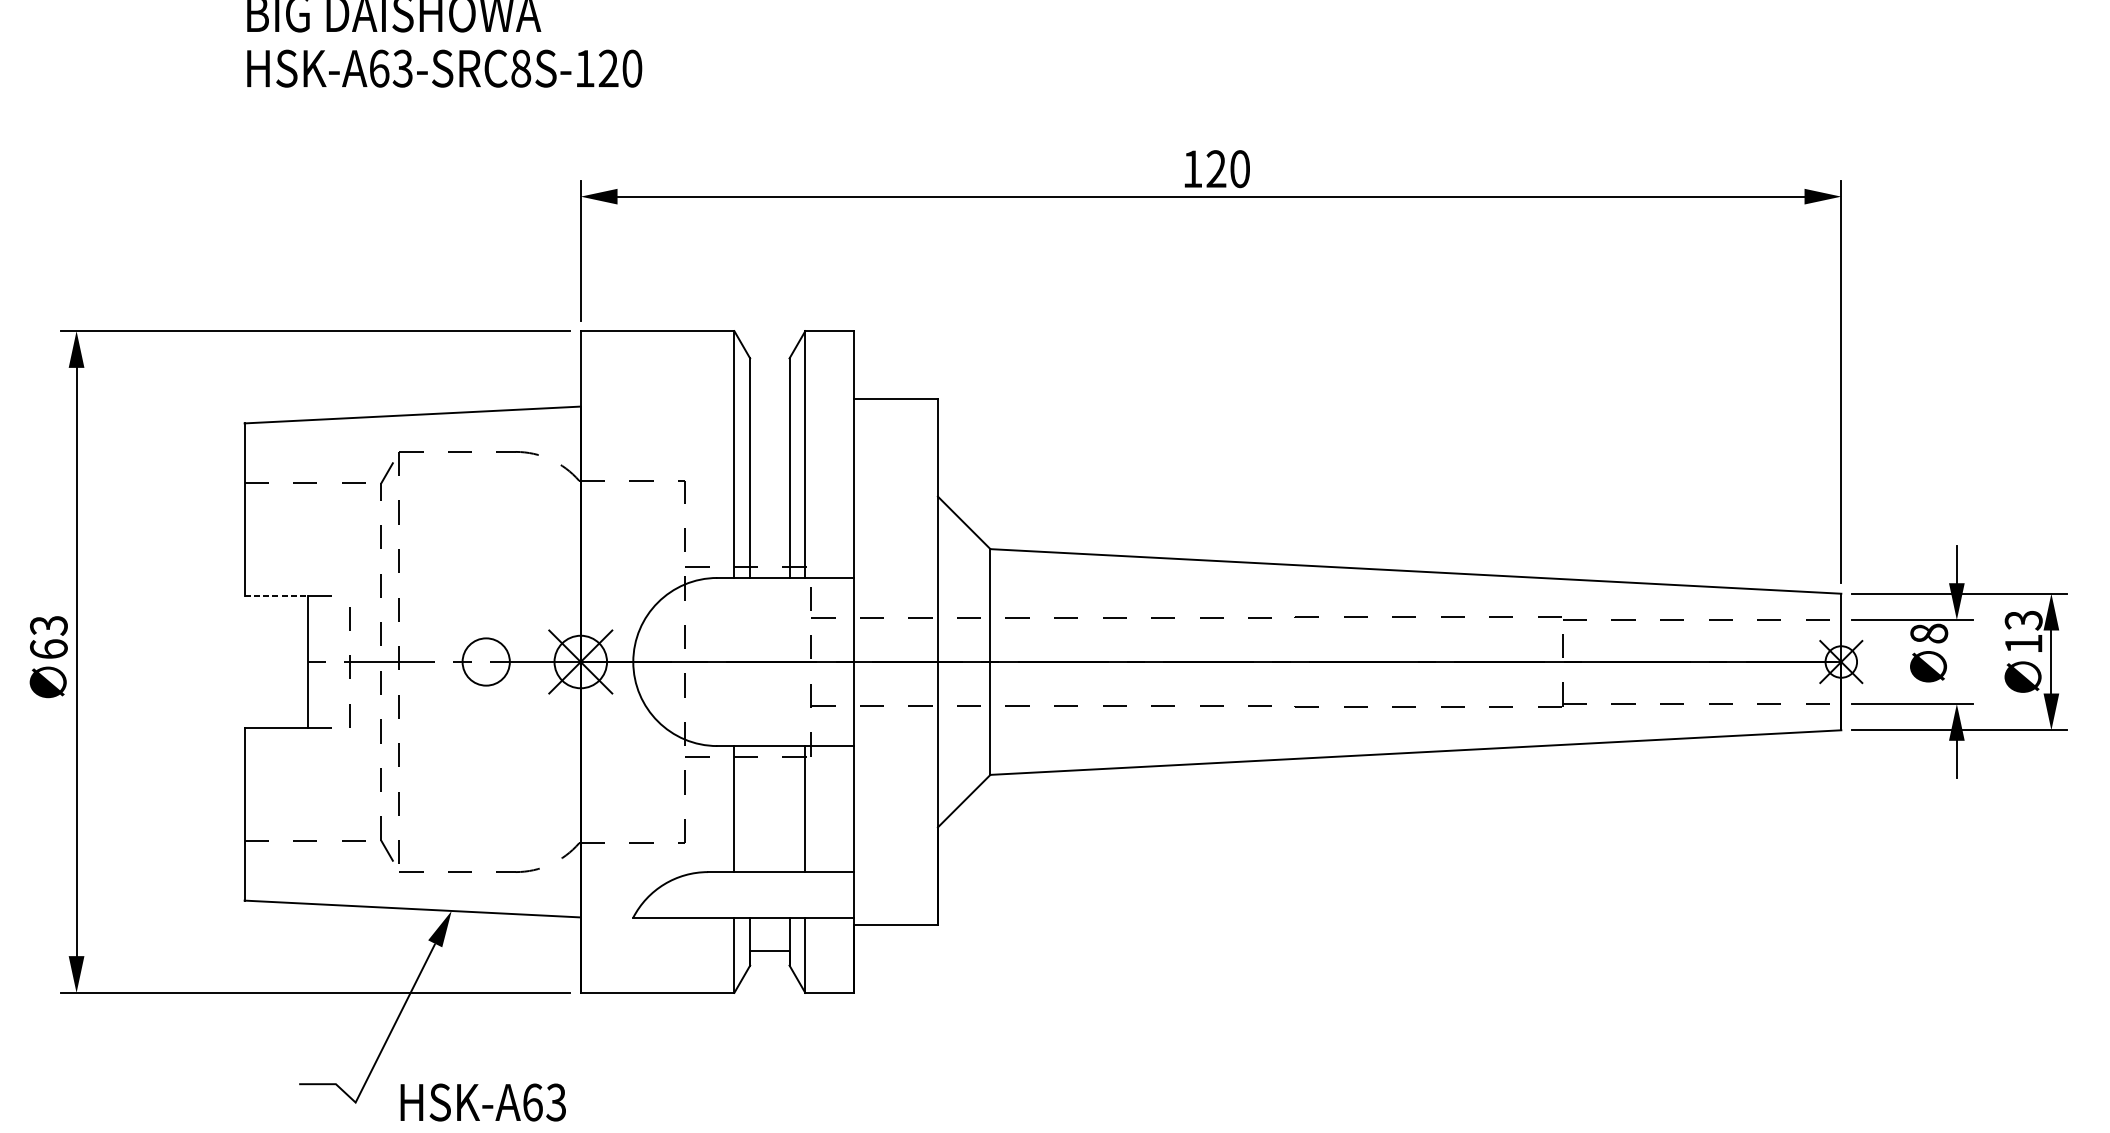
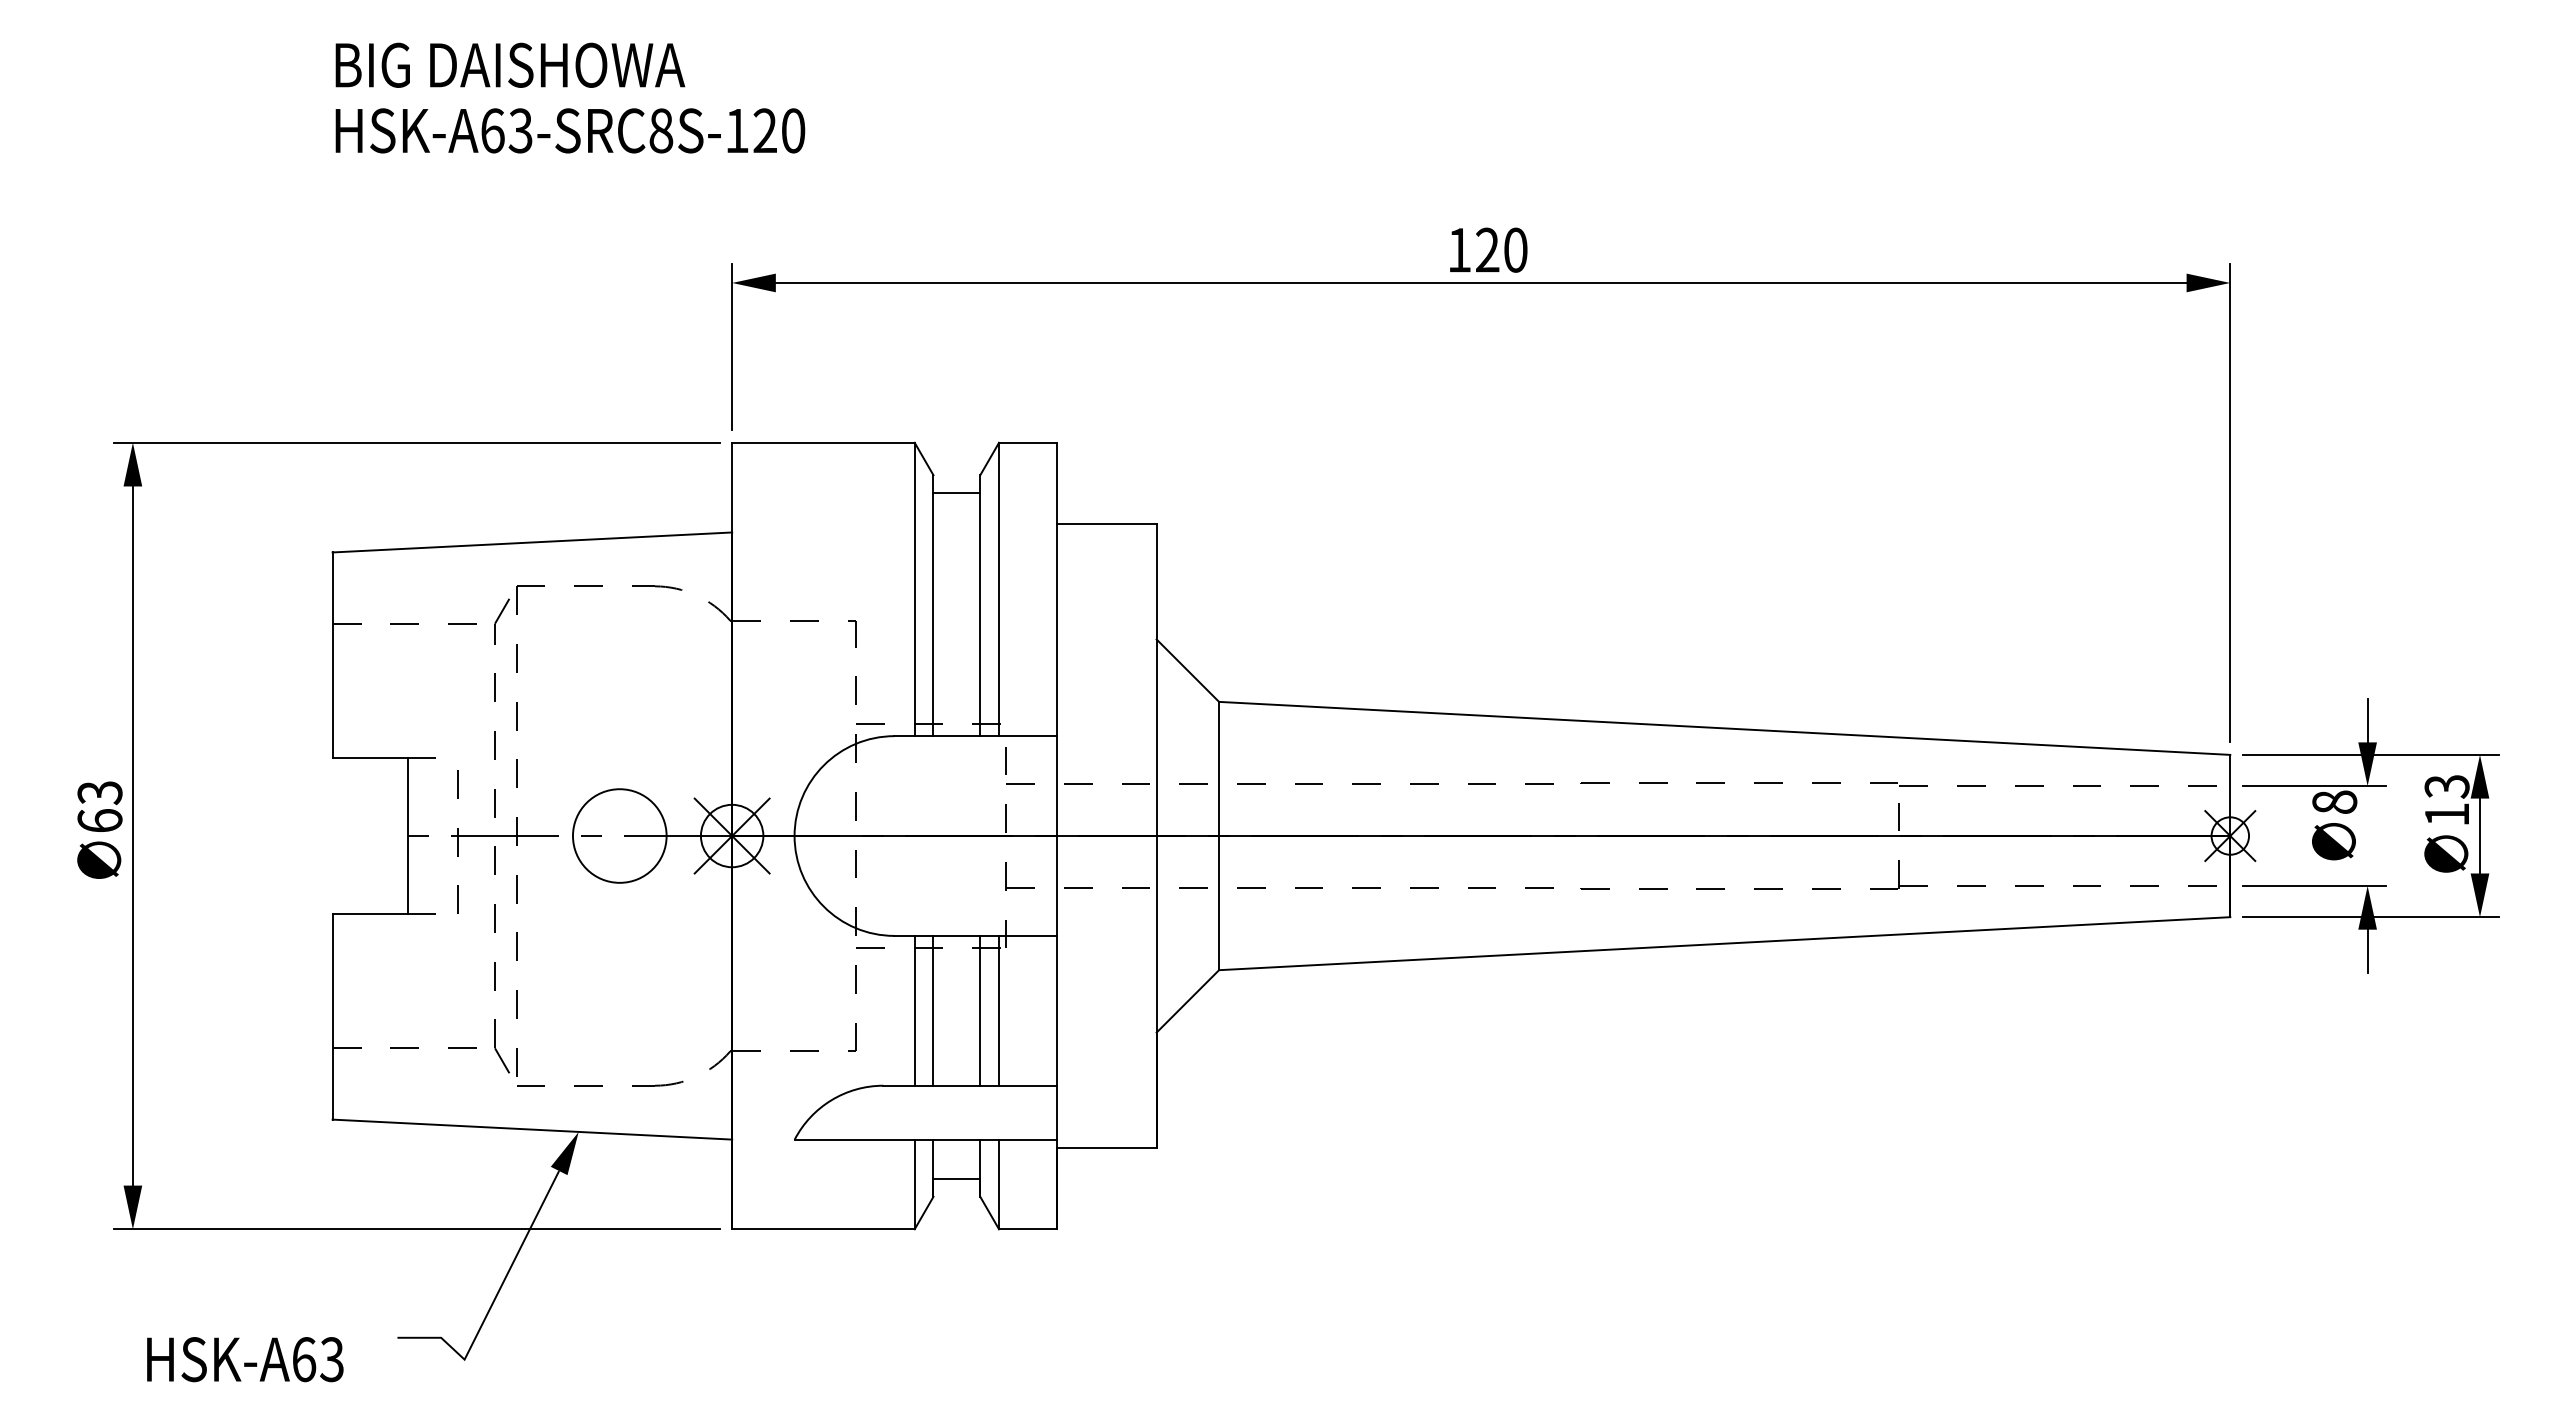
line: (769, 372) -> (956, 492), added
line: (276, 595) -> (370, 757), dashed -> solid
circle: (485, 661) -> (619, 835), size x1.67
line: (750, 808) -> (933, 1010), added
line: (789, 808) -> (980, 1010), added
text: (483, 1102) -> (245, 1359), moved

